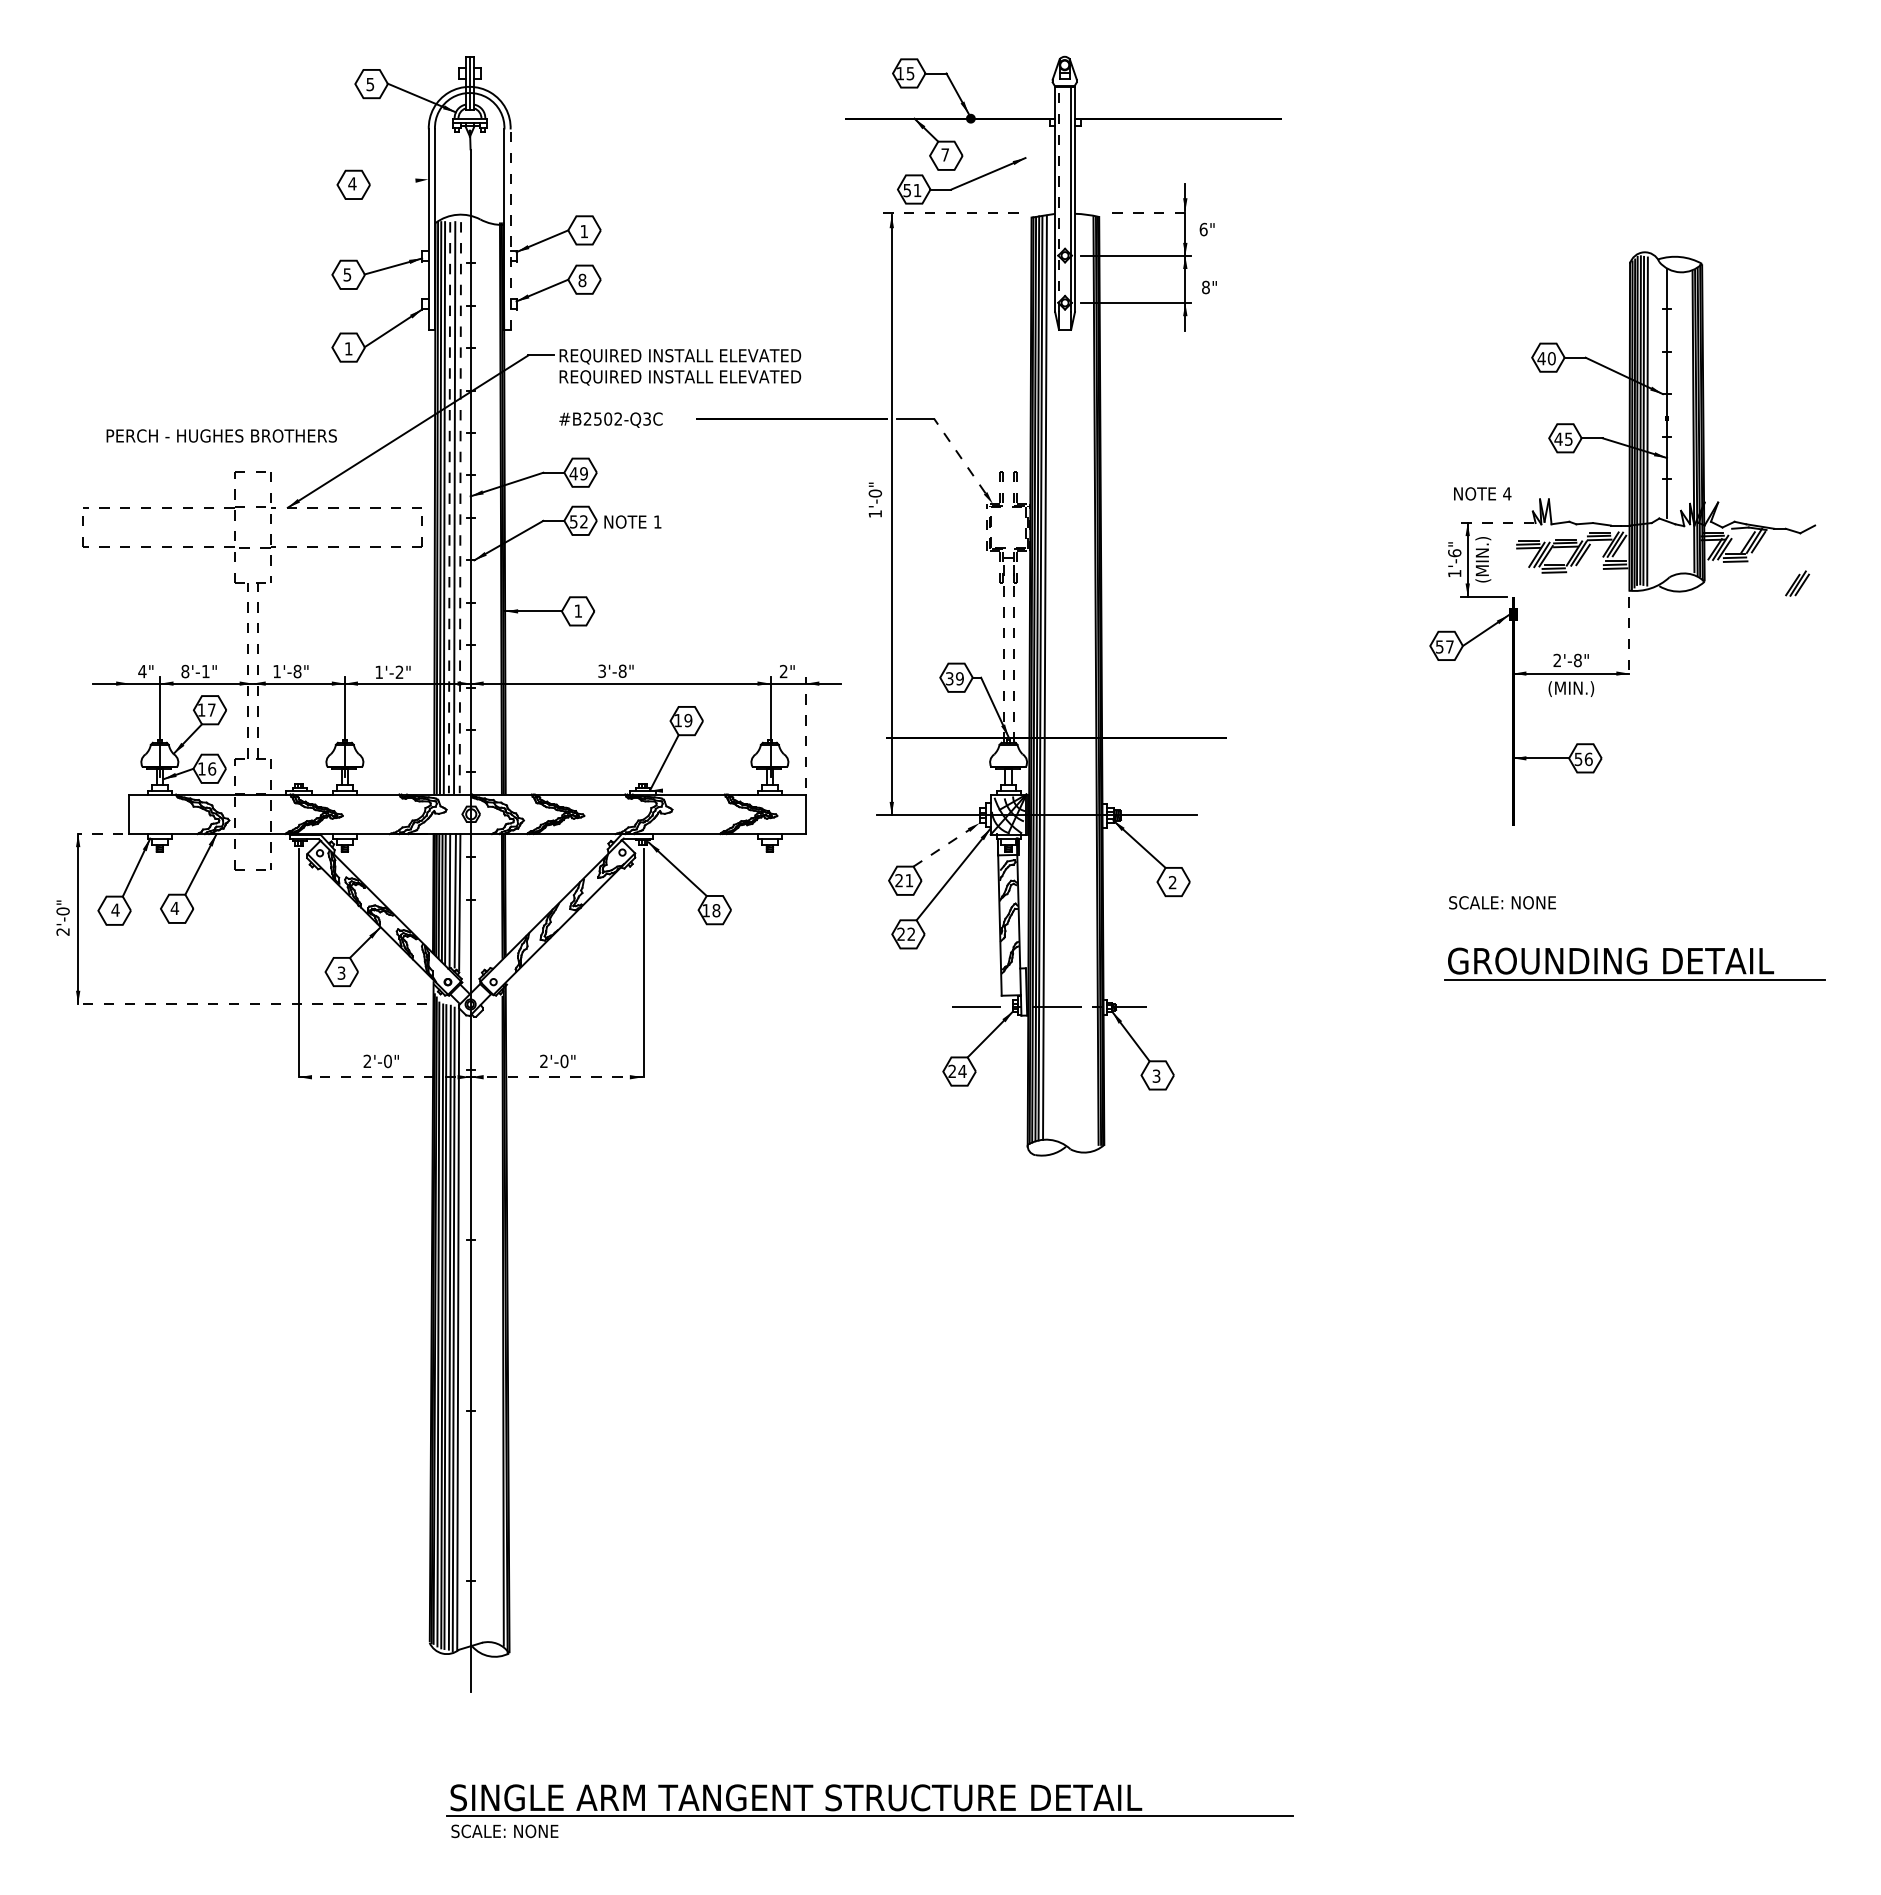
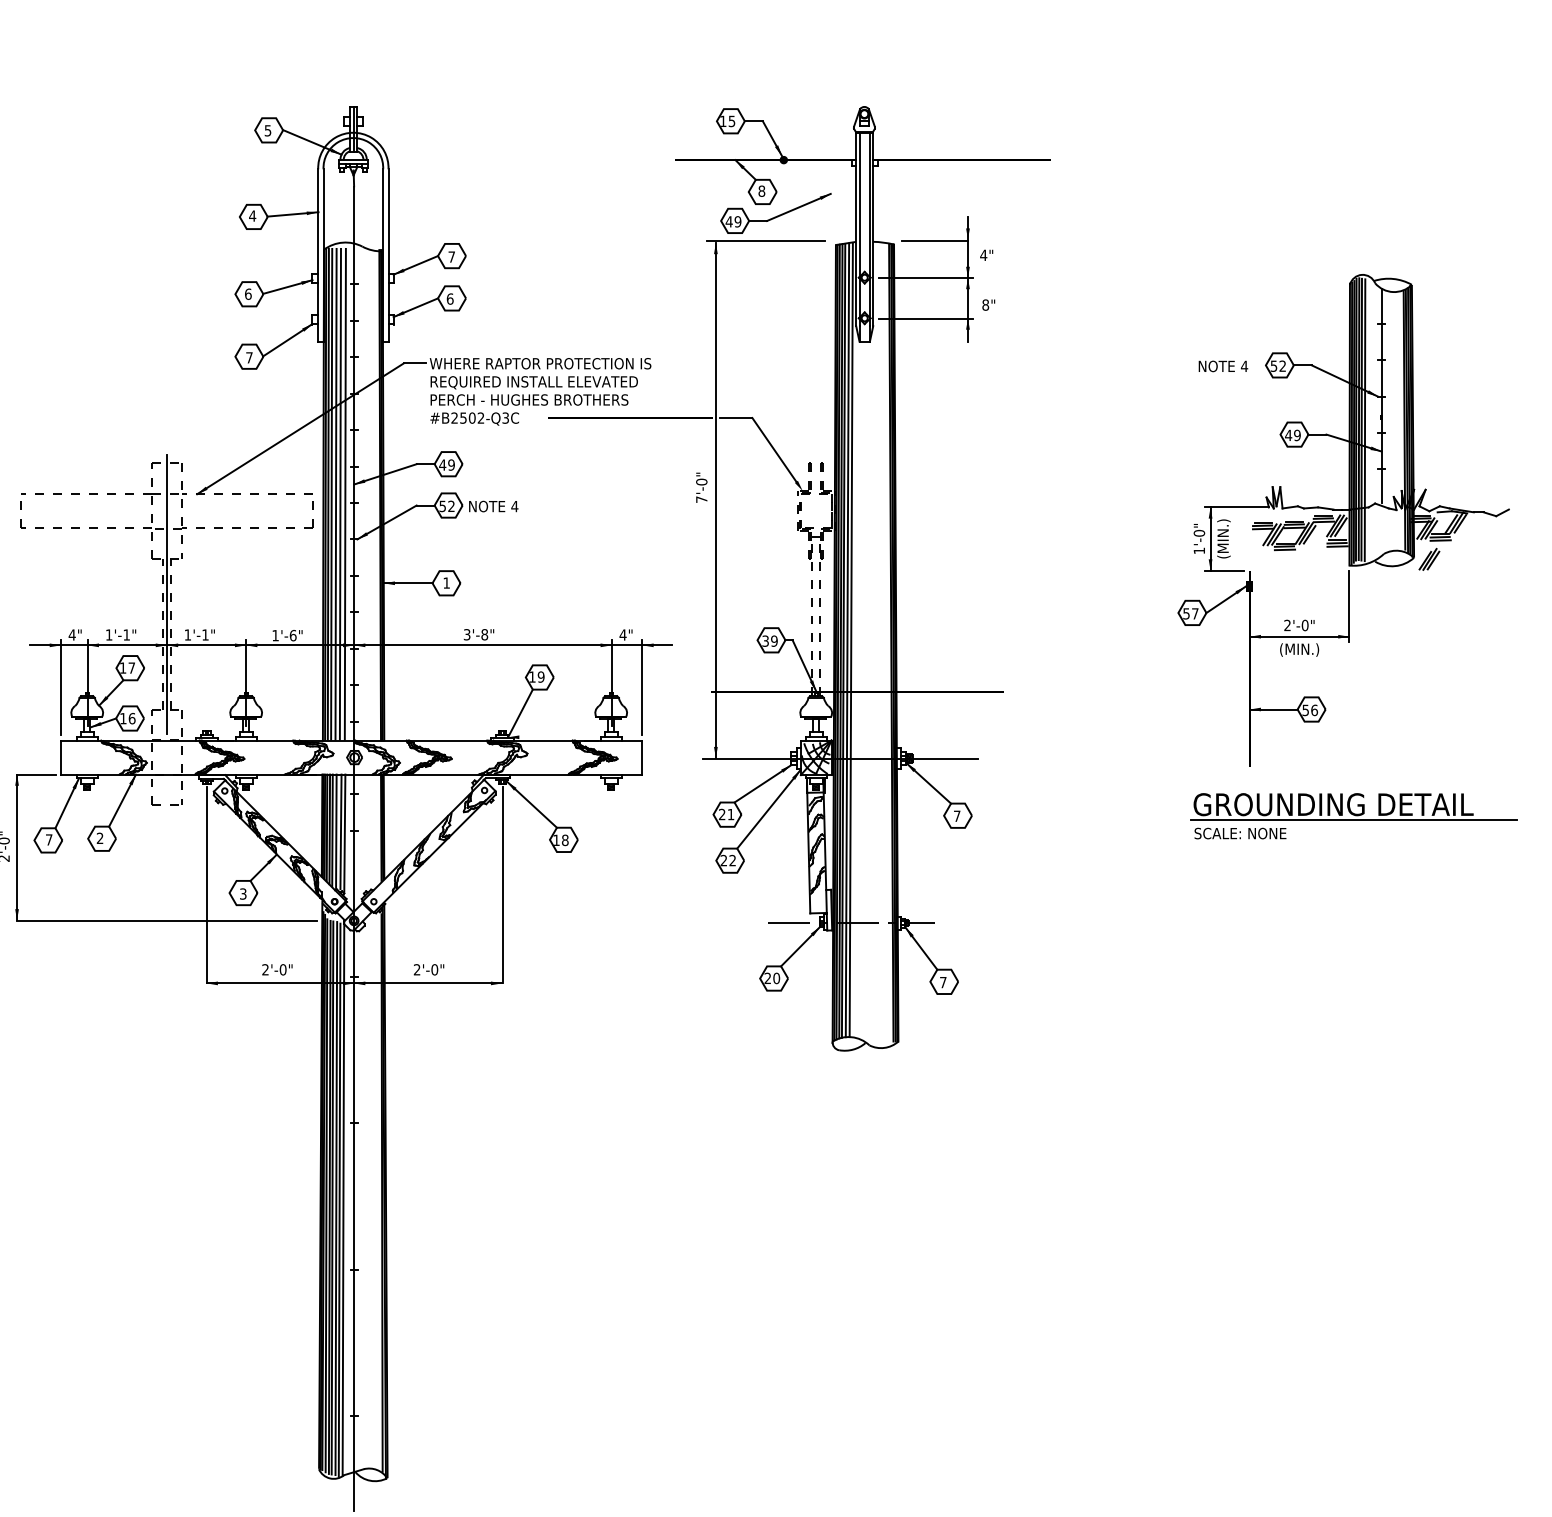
text: (945, 154) -> (762, 190), 7 -> 8
line: (399, 181) -> (293, 214), added
text: (912, 190) -> (733, 221), 51 -> 49
line: (1059, 199) -> (859, 229), dashed -> solid
line: (950, 213) -> (766, 241), dashed -> solid
line: (1146, 213) -> (934, 241), dashed -> solid
line: (510, 229) -> (388, 255), dashed -> solid
text: (1203, 229) -> (983, 255), 6" -> 4"
text: (584, 231) -> (451, 257), 1 -> 7
text: (347, 274) -> (248, 293), 5 -> 6
text: (582, 279) -> (450, 298), 8 -> 6
text: (348, 348) -> (249, 357), 1 -> 7
text: (687, 356) -> (540, 364), REQUIRED INSTALL ELEVATED -> WHERE RAPTOR PROTECTION IS
text: (1546, 358) -> (1278, 366), 40 -> 52
text: (221, 435) -> (529, 399), moved
text: (1568, 438) -> (1297, 434), 45 -> 49
line: (959, 455) -> (774, 449), dashed -> solid
text: (1482, 493) -> (1223, 366), moved
line: (449, 507) -> (336, 494), dashed -> solid
line: (460, 507) -> (345, 494), dashed -> solid
text: (874, 513) -> (701, 499), 1'-0" -> 7'-0"
text: (657, 521) -> (514, 506), 1 -> 4
line: (1498, 523) -> (1236, 507), dashed -> solid
text: (1454, 552) -> (1199, 532), 1'-6" -> 1'-0"
part: (1797, 583) -> (1429, 559), moved
line: (252, 624) -> (166, 594), added
line: (1629, 639) -> (1349, 607), dashed -> solid
text: (1577, 660) -> (1304, 625), 2'-8" -> 2'-0"
text: (185, 671) -> (109, 634), 8'-1" -> 1'-1"
text: (297, 671) -> (205, 634), 1'-8" -> 1'-1"
text: (399, 671) -> (293, 634), 1'-2" -> 1'-6"
text: (783, 671) -> (622, 634), 2" -> 4"
line: (1049, 677) -> (851, 640), added
line: (129, 732) -> (61, 687), added
line: (806, 732) -> (642, 687), dashed -> solid
line: (100, 834) -> (36, 774), dashed -> solid
line: (946, 844) -> (762, 783), dashed -> solid
text: (1172, 882) -> (956, 816), 2 -> 7
text: (174, 907) -> (99, 837), 4 -> 2
text: (115, 909) -> (49, 839), 4 -> 7
part: (1634, 963) -> (1353, 806), moved
line: (252, 1004) -> (166, 920), dashed -> solid
text: (962, 1071) -> (776, 978), 24 -> 20
text: (1156, 1075) -> (943, 981), 3 -> 7
line: (470, 1077) -> (354, 983), dashed -> solid

